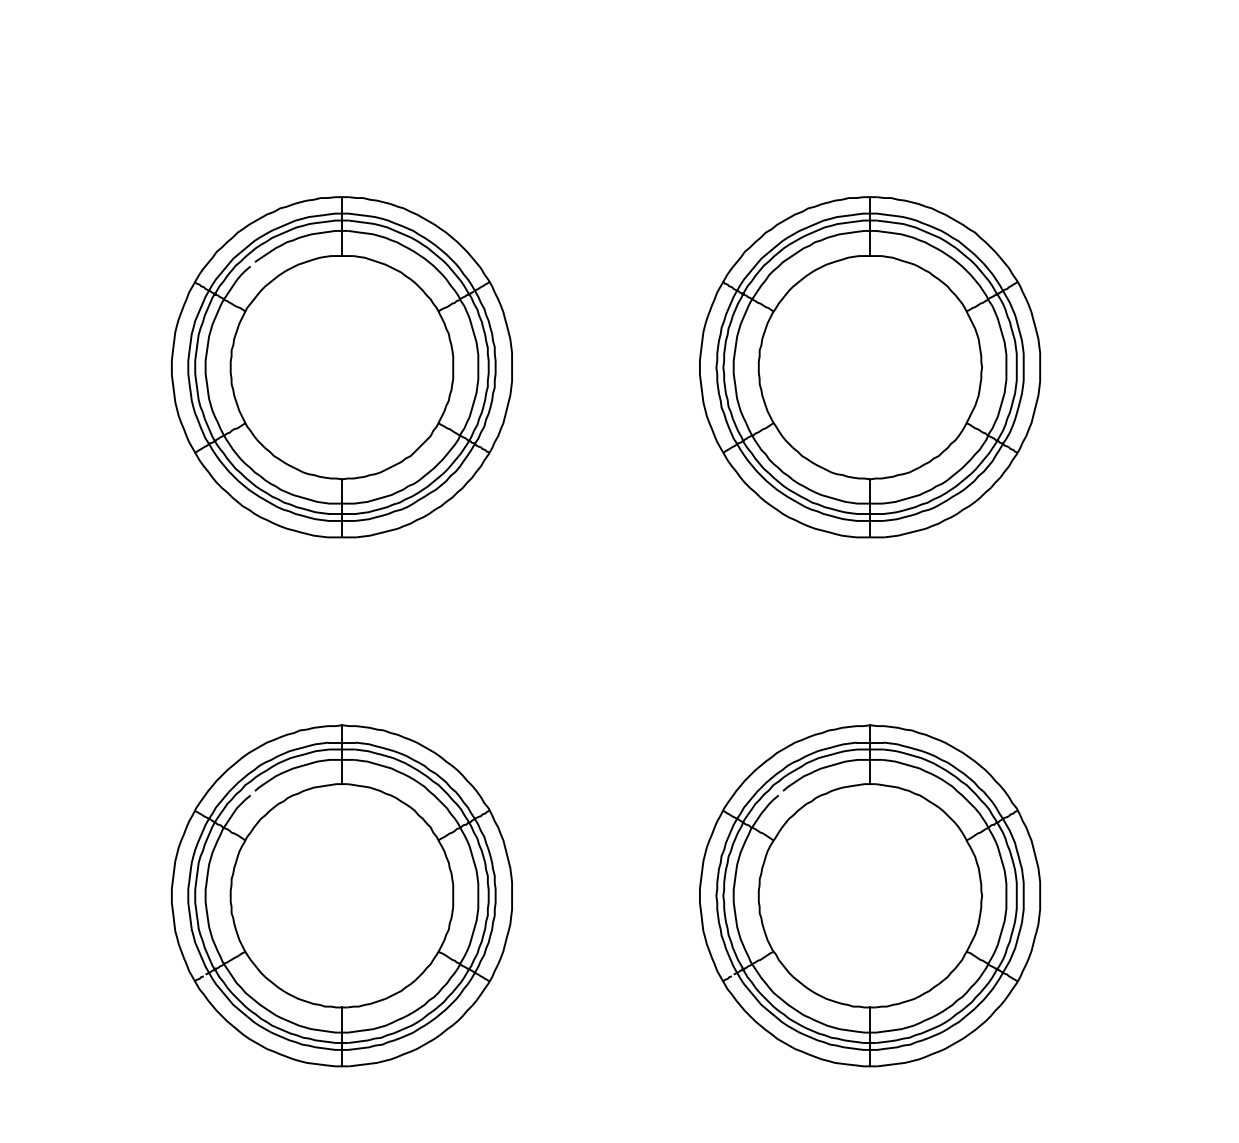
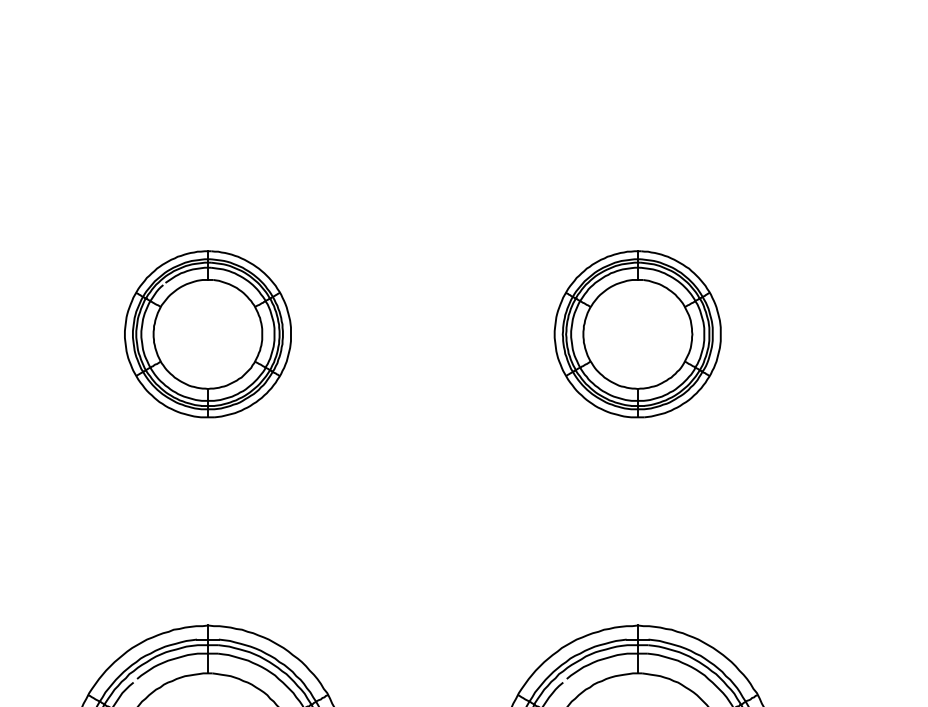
part: (341, 367) -> (207, 334), size x0.6
part: (870, 367) -> (637, 334), size x0.6

